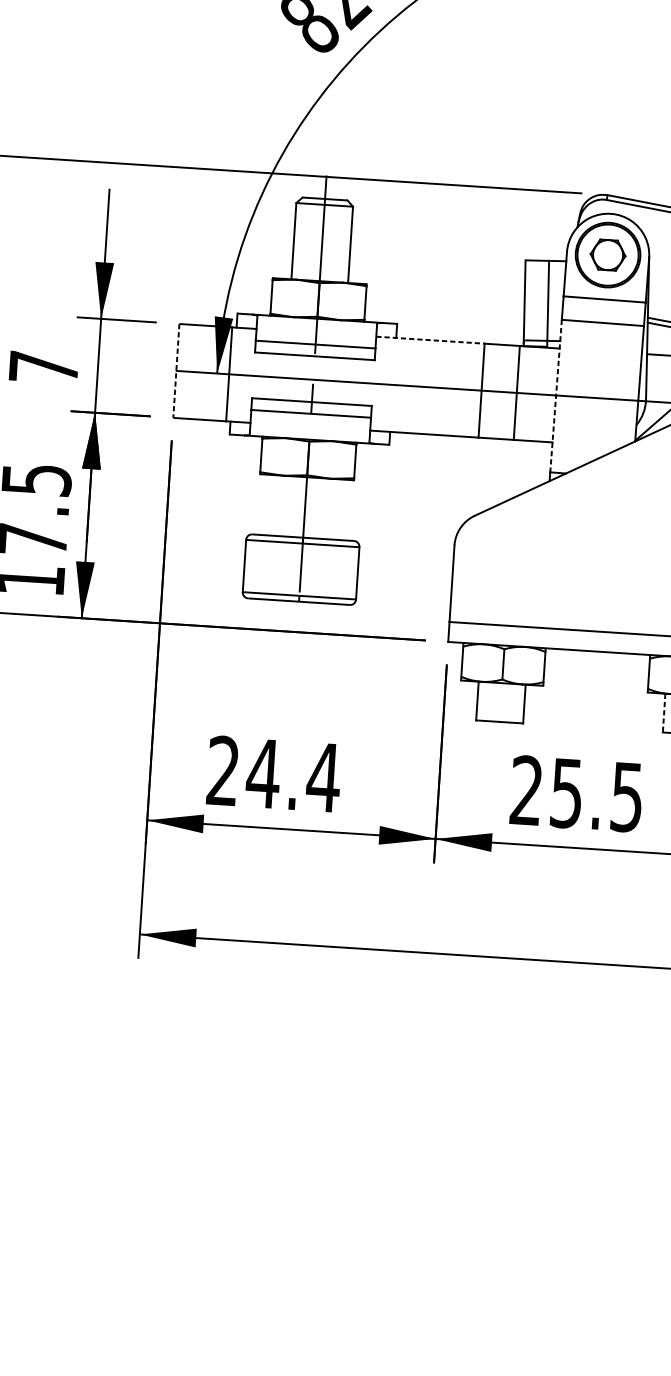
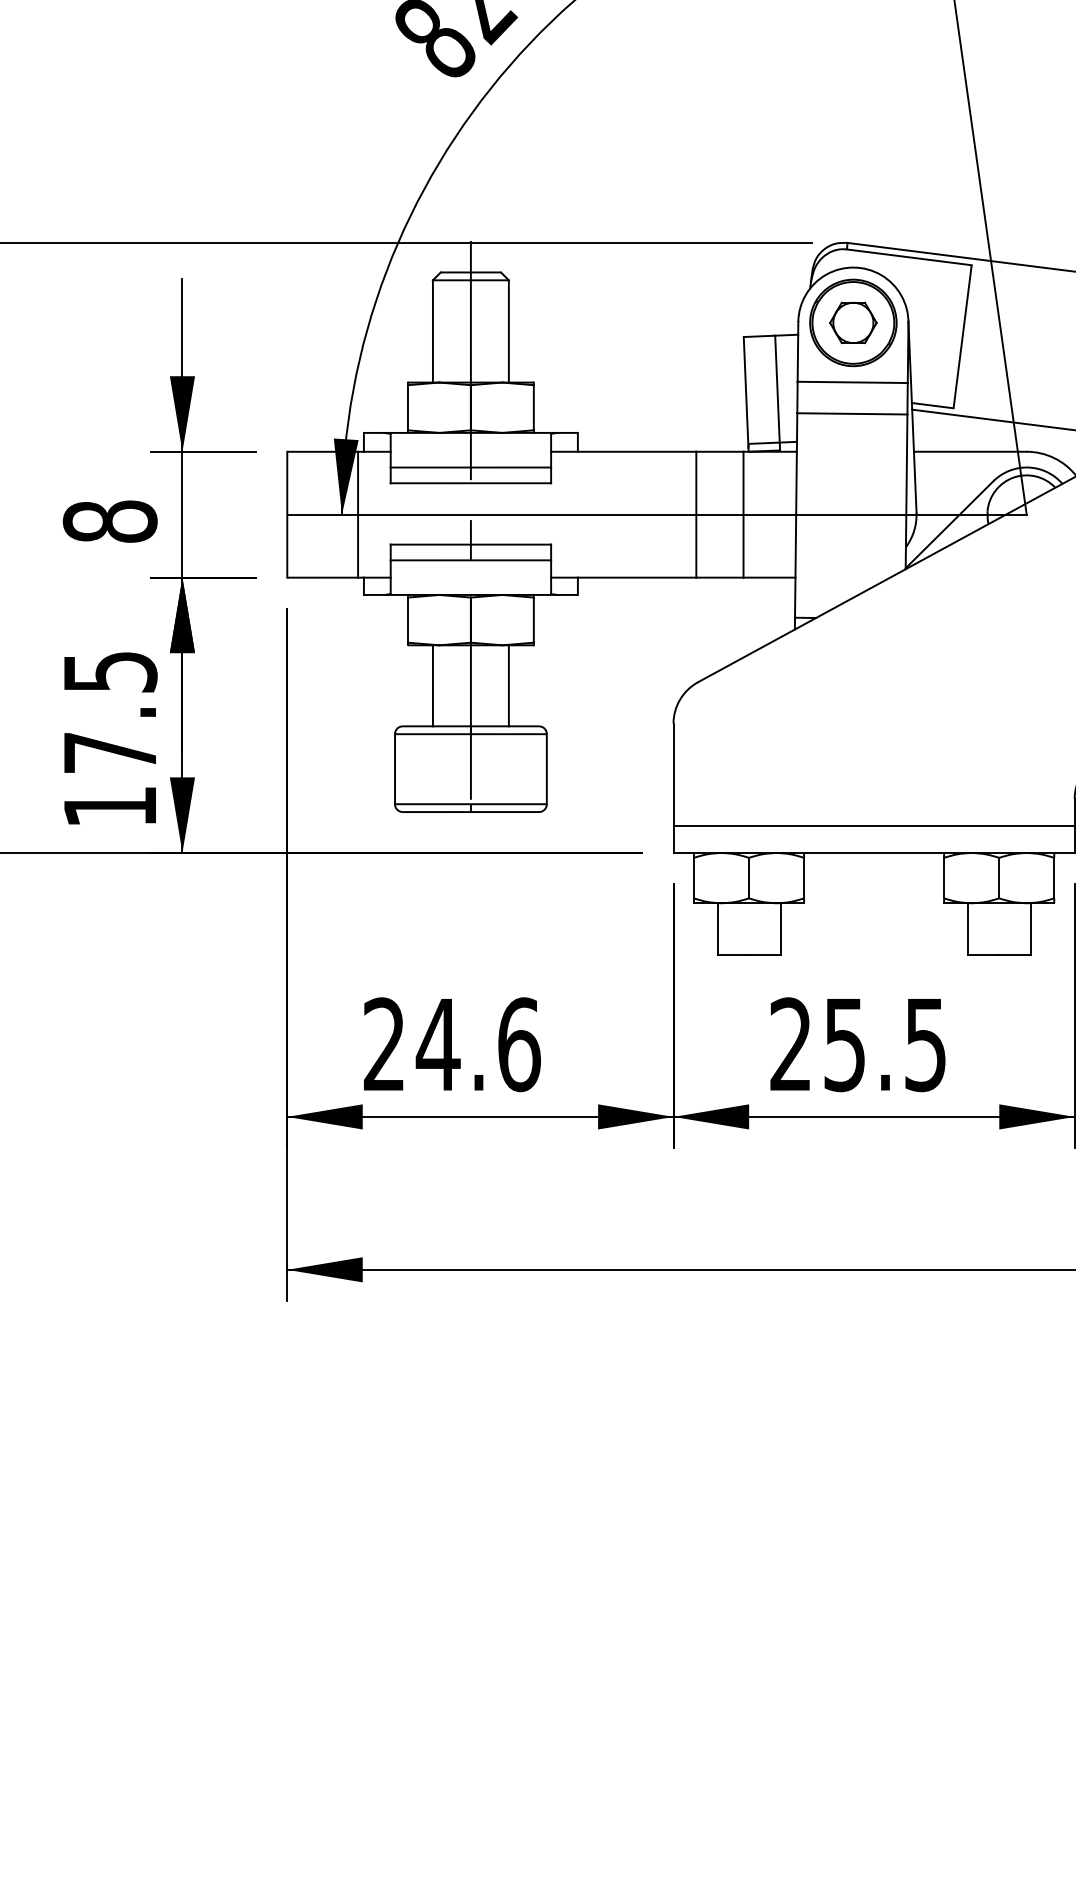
line: (430, 339) -> (623, 451), dashed -> solid
text: (43, 367) -> (109, 521), 7 -> 8
line: (176, 370) -> (287, 514), dashed -> solid
line: (556, 396) -> (796, 516), dashed -> solid
line: (276, 505) -> (432, 685), added
line: (333, 509) -> (508, 685), added
line: (663, 713) -> (967, 929), dashed -> solid
text: (323, 777) -> (518, 1044), 24.4 -> 24.6

